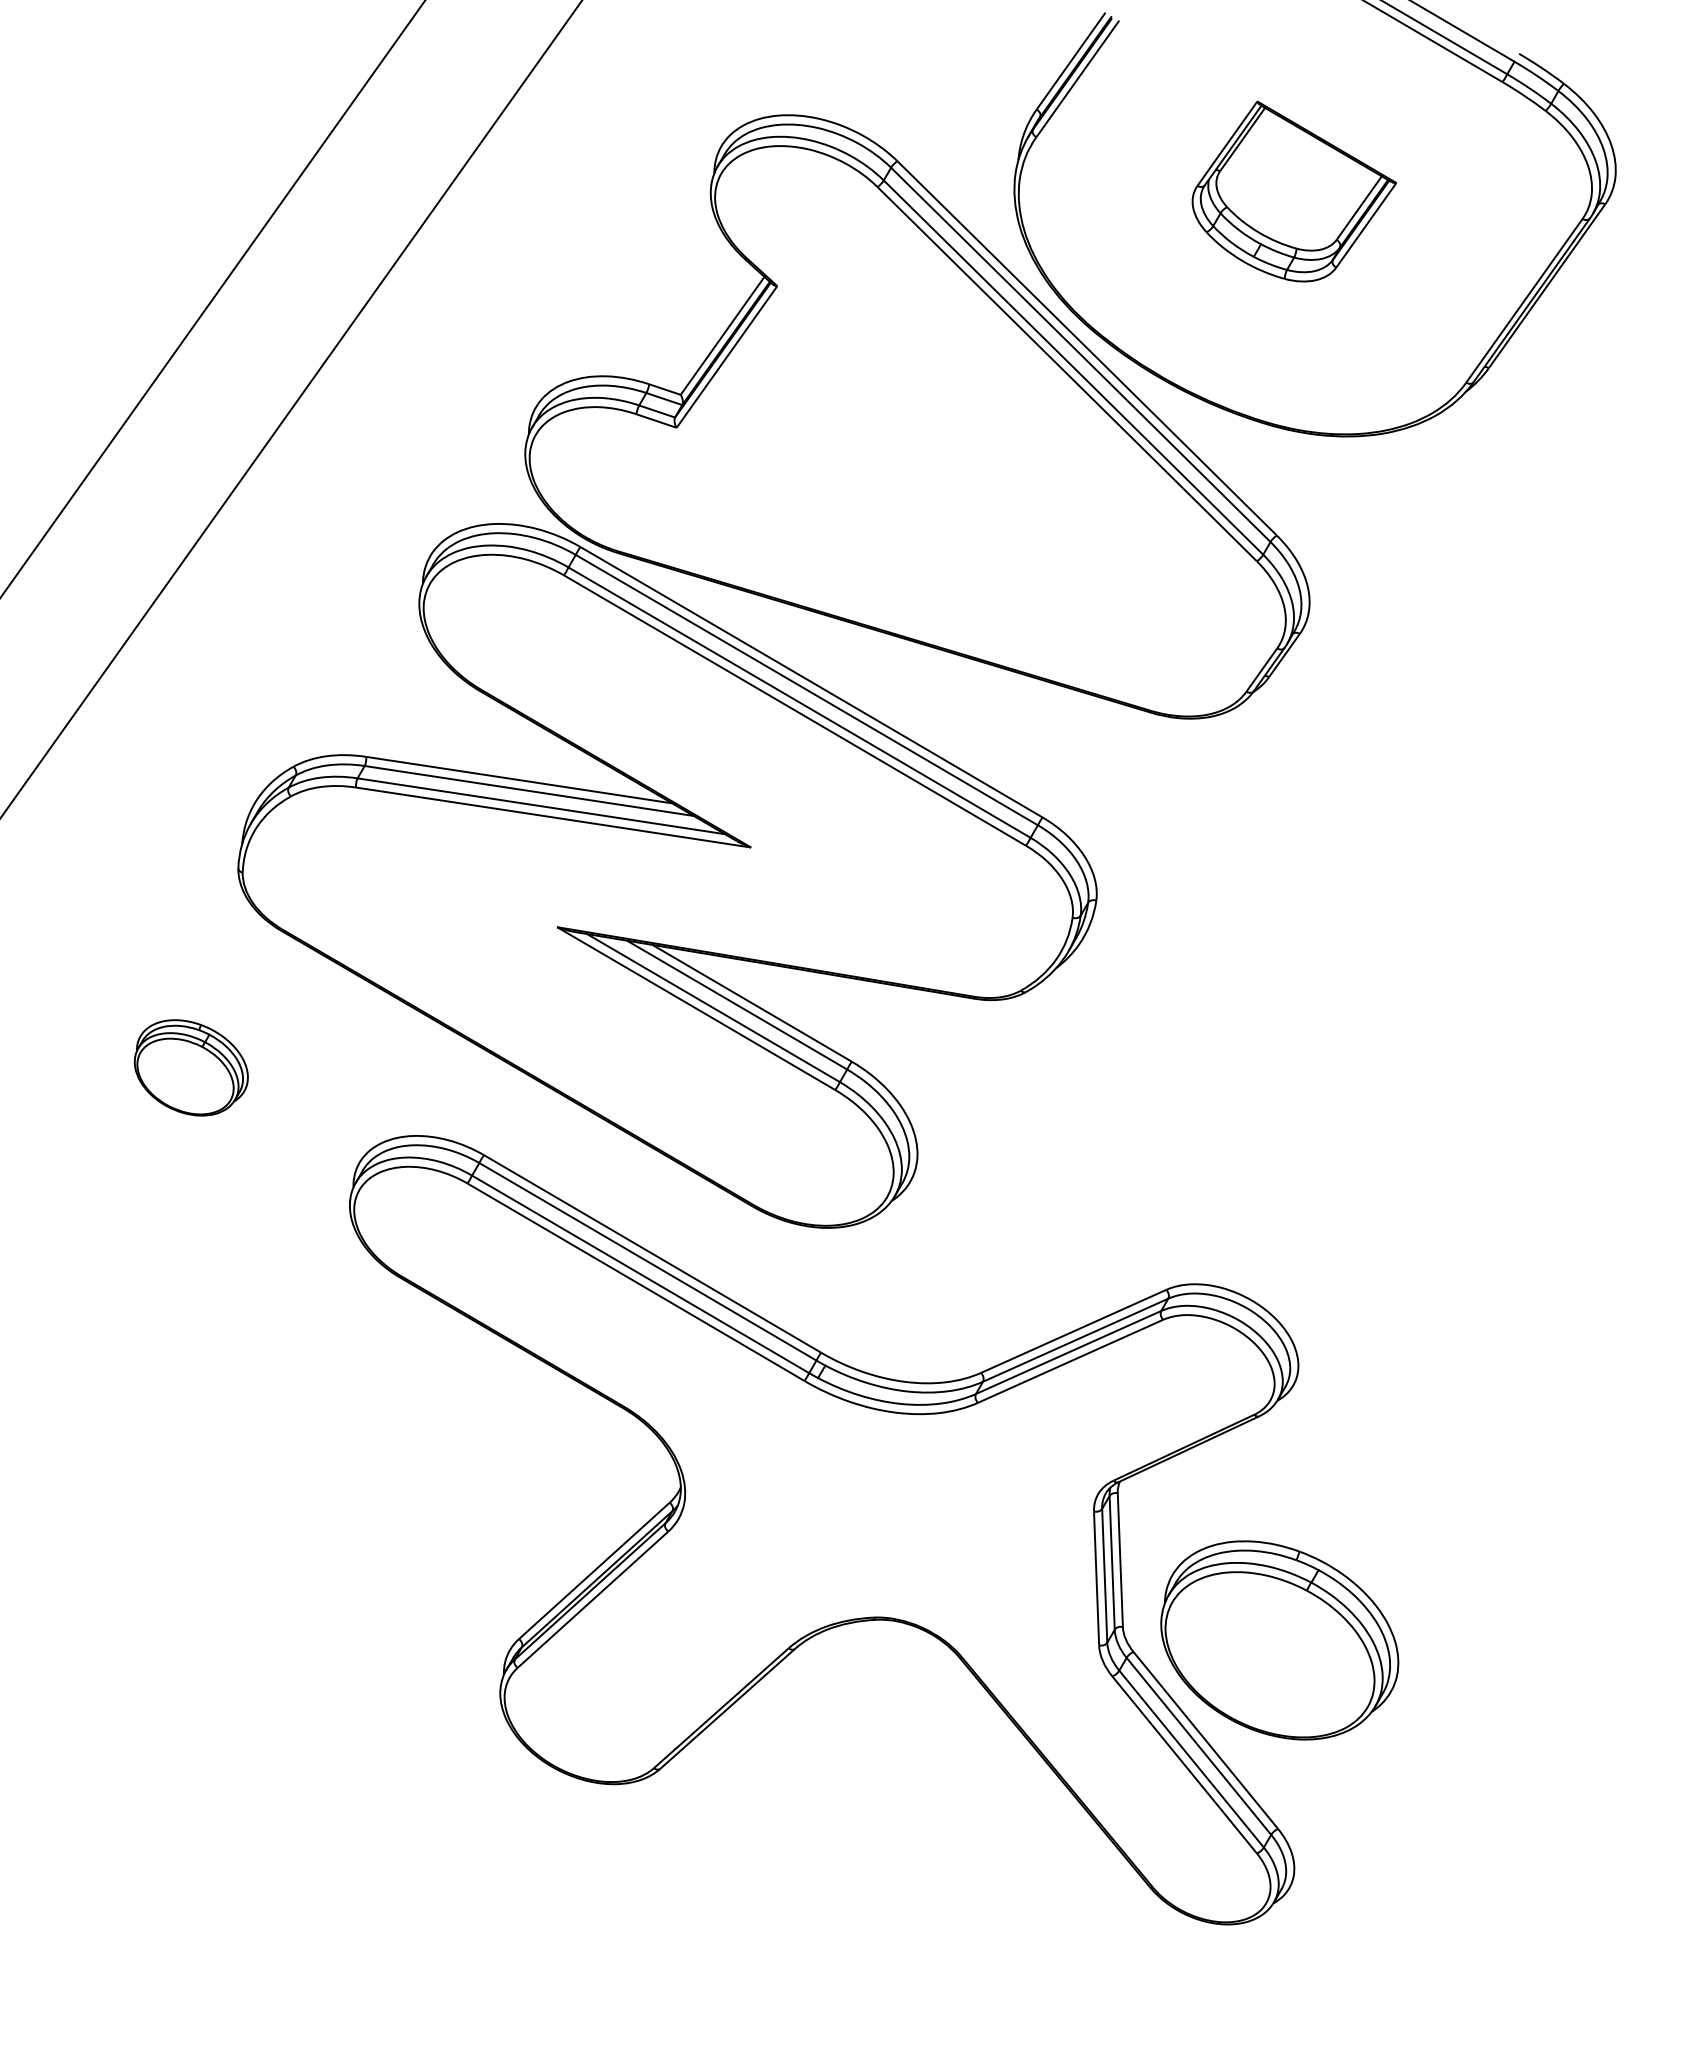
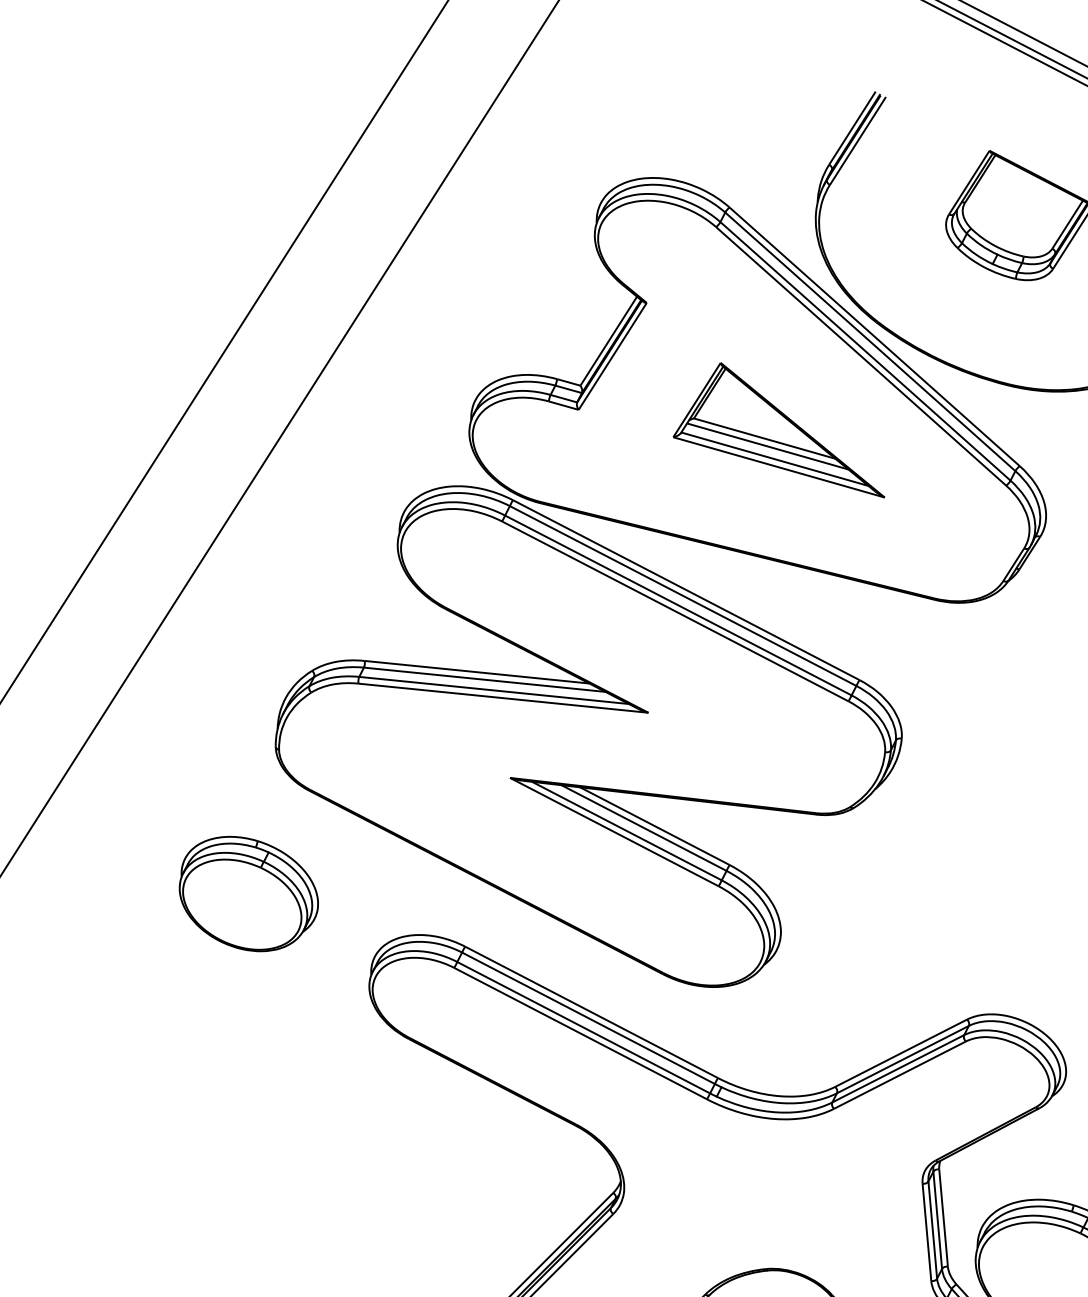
part: (946, 471) -> (776, 431), added
part: (191, 1067) -> (248, 893), size x1.67

